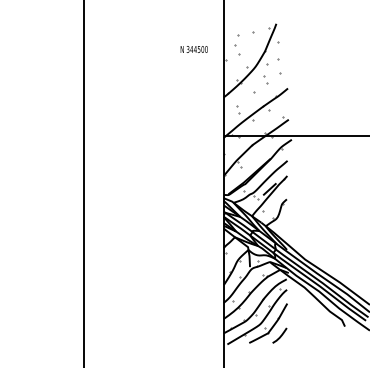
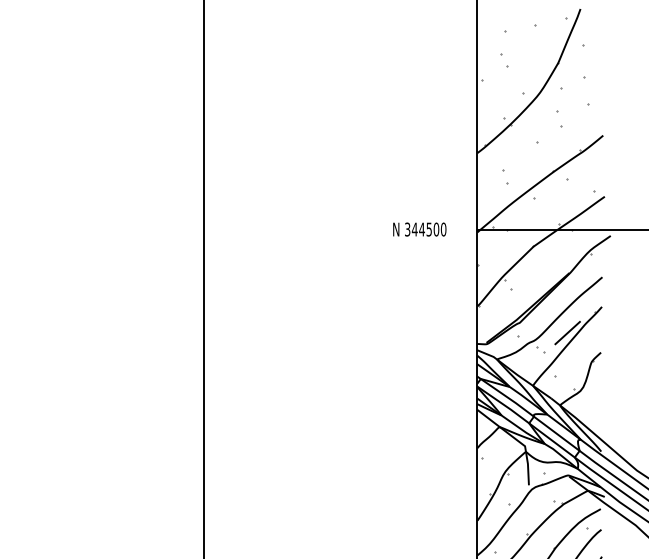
text: (193, 49) -> (418, 229), moved
part: (237, 50) -> (504, 61), size x0.62

